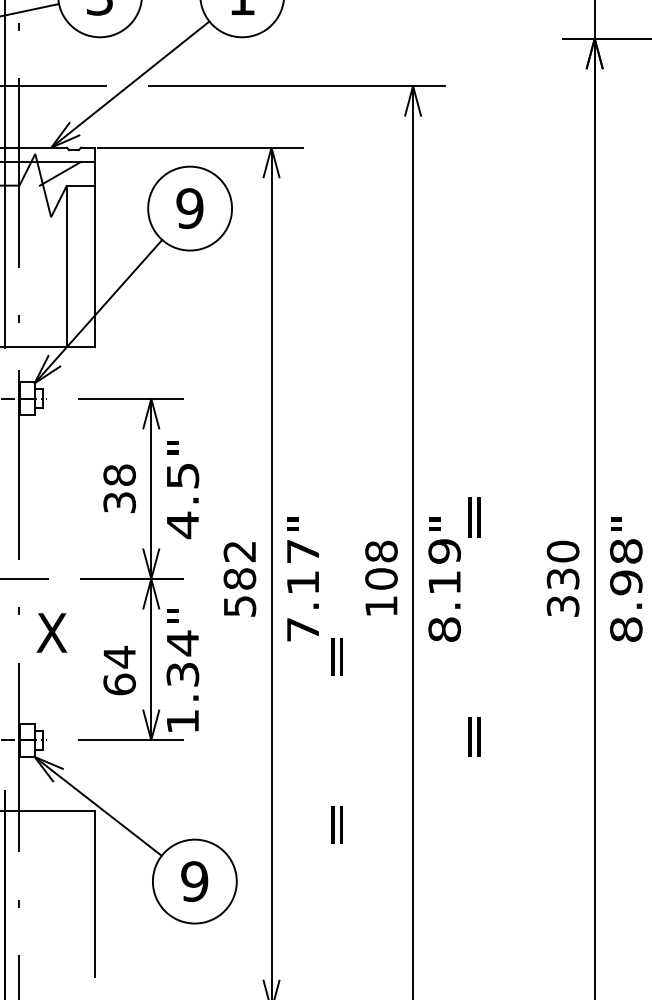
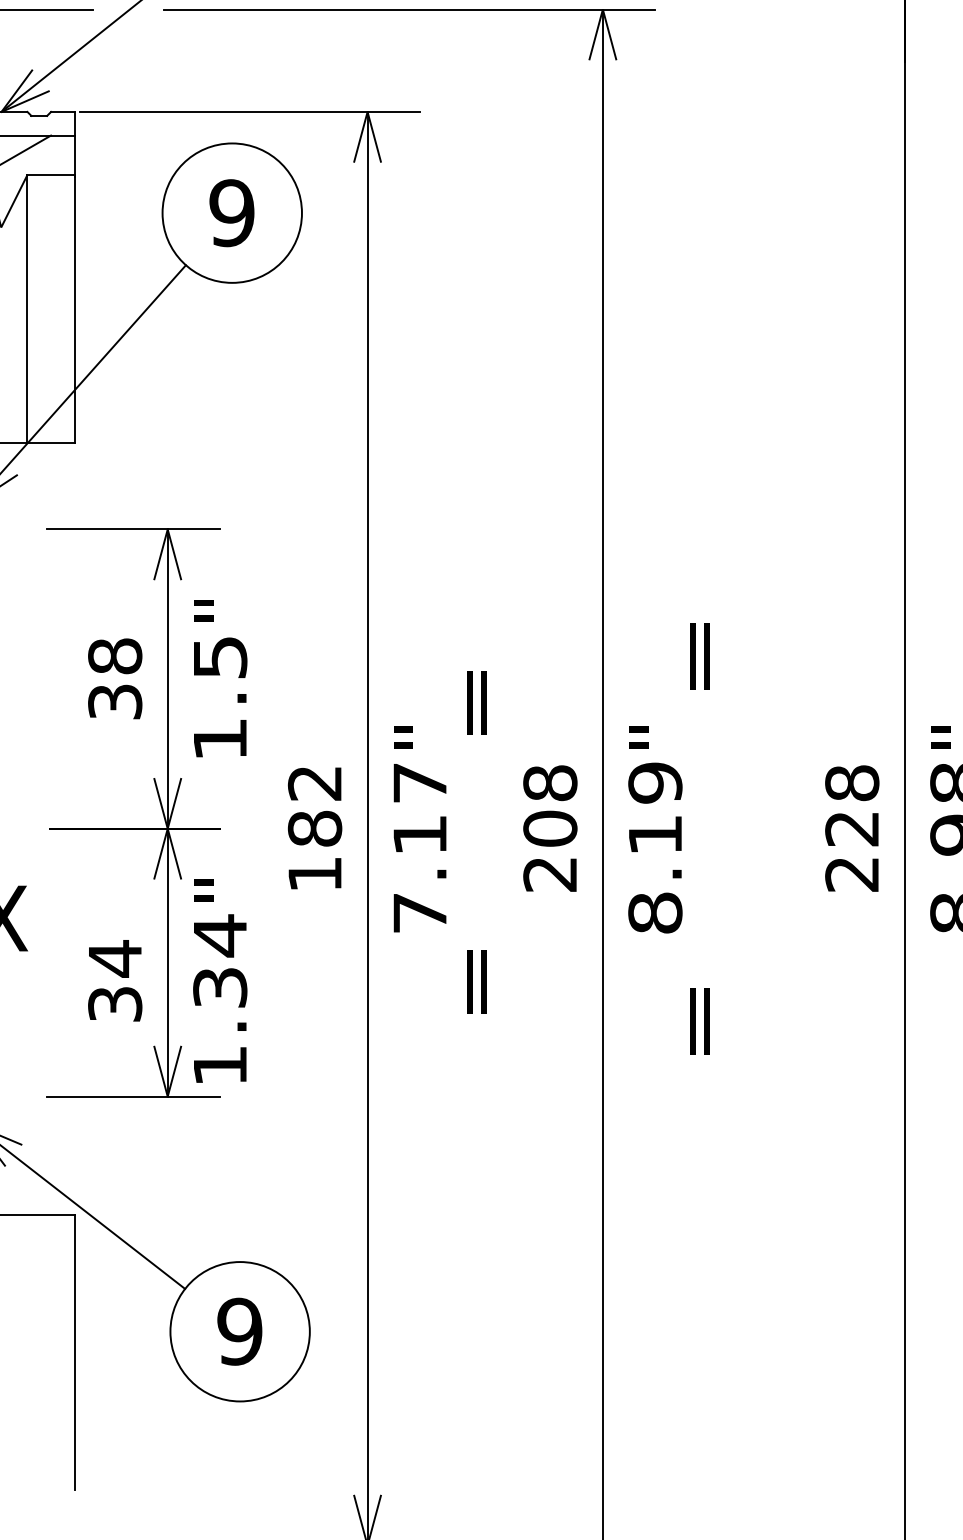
text: (182, 525) -> (219, 739), 4.5 -> 1.5
text: (563, 578) -> (852, 827), 330 -> 228
text: (240, 606) -> (316, 874), 582 -> 182
text: (381, 606) -> (550, 874), 108 -> 208
text: (474, 626) -> (699, 837), moved
text: (119, 684) -> (114, 1004), 64 -> 34
text: (336, 740) -> (475, 841), moved

